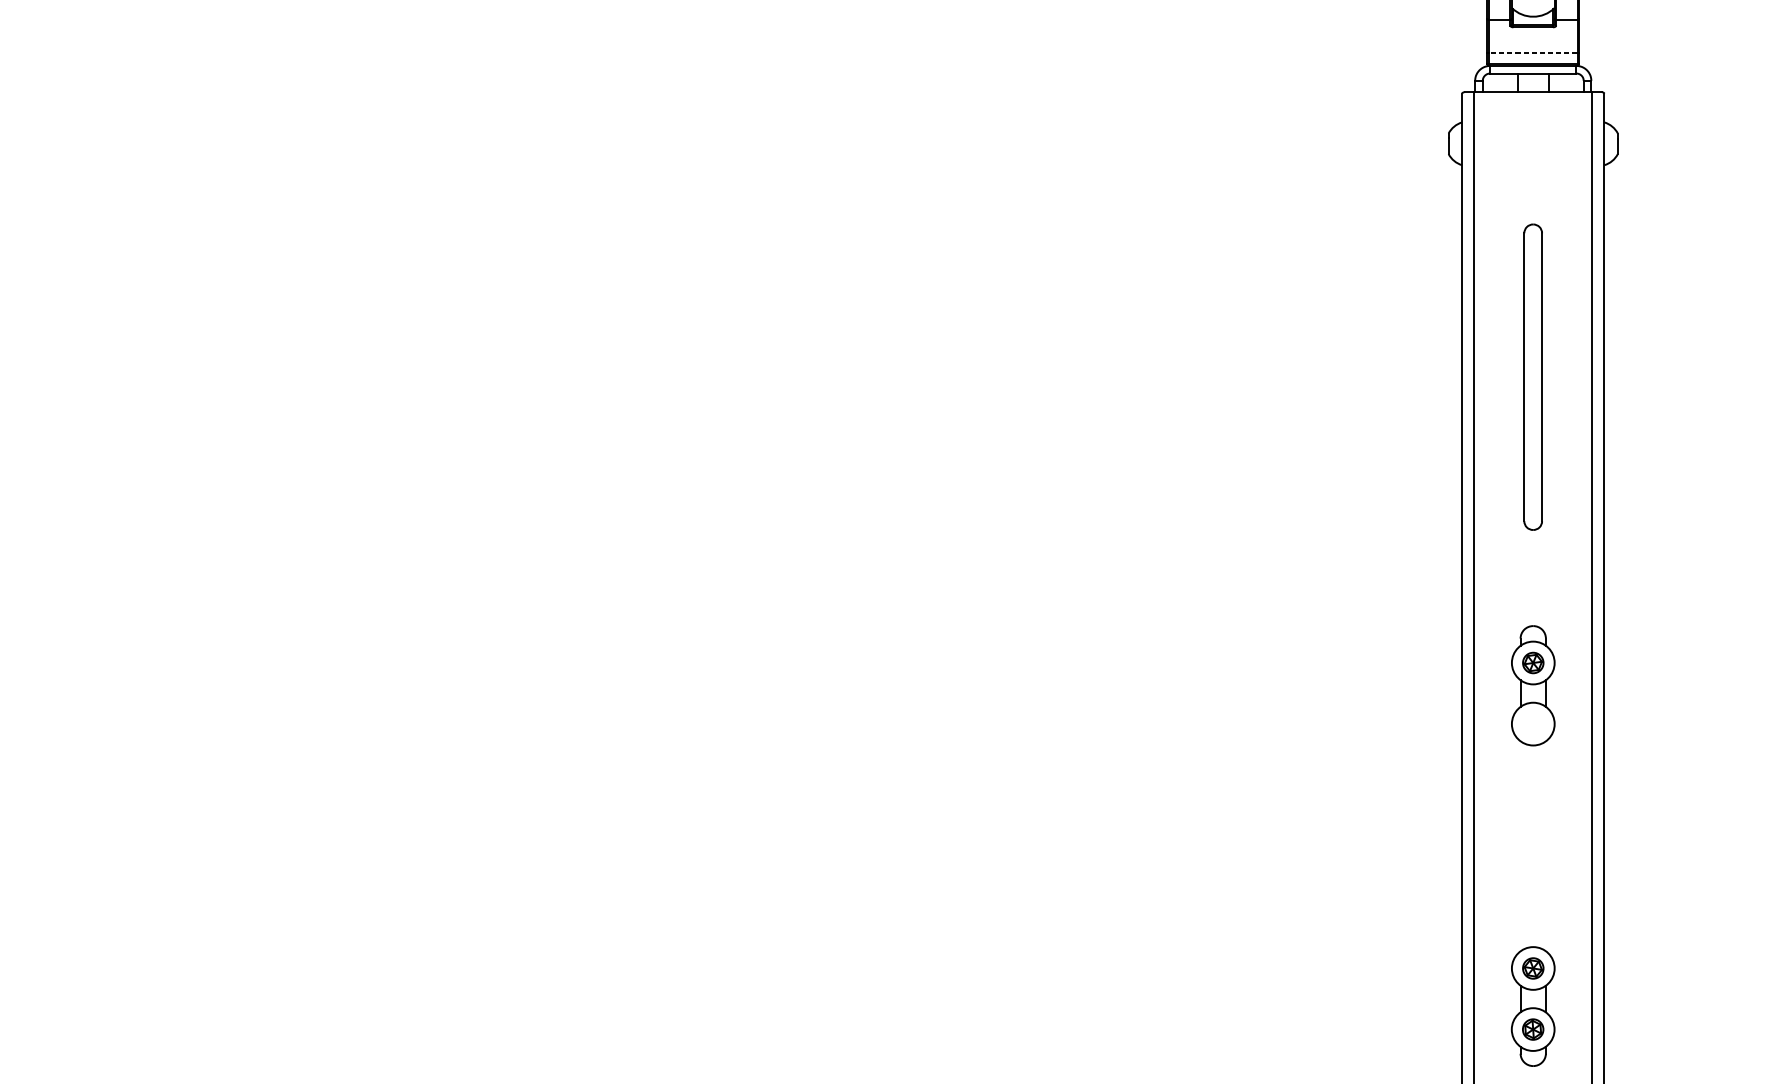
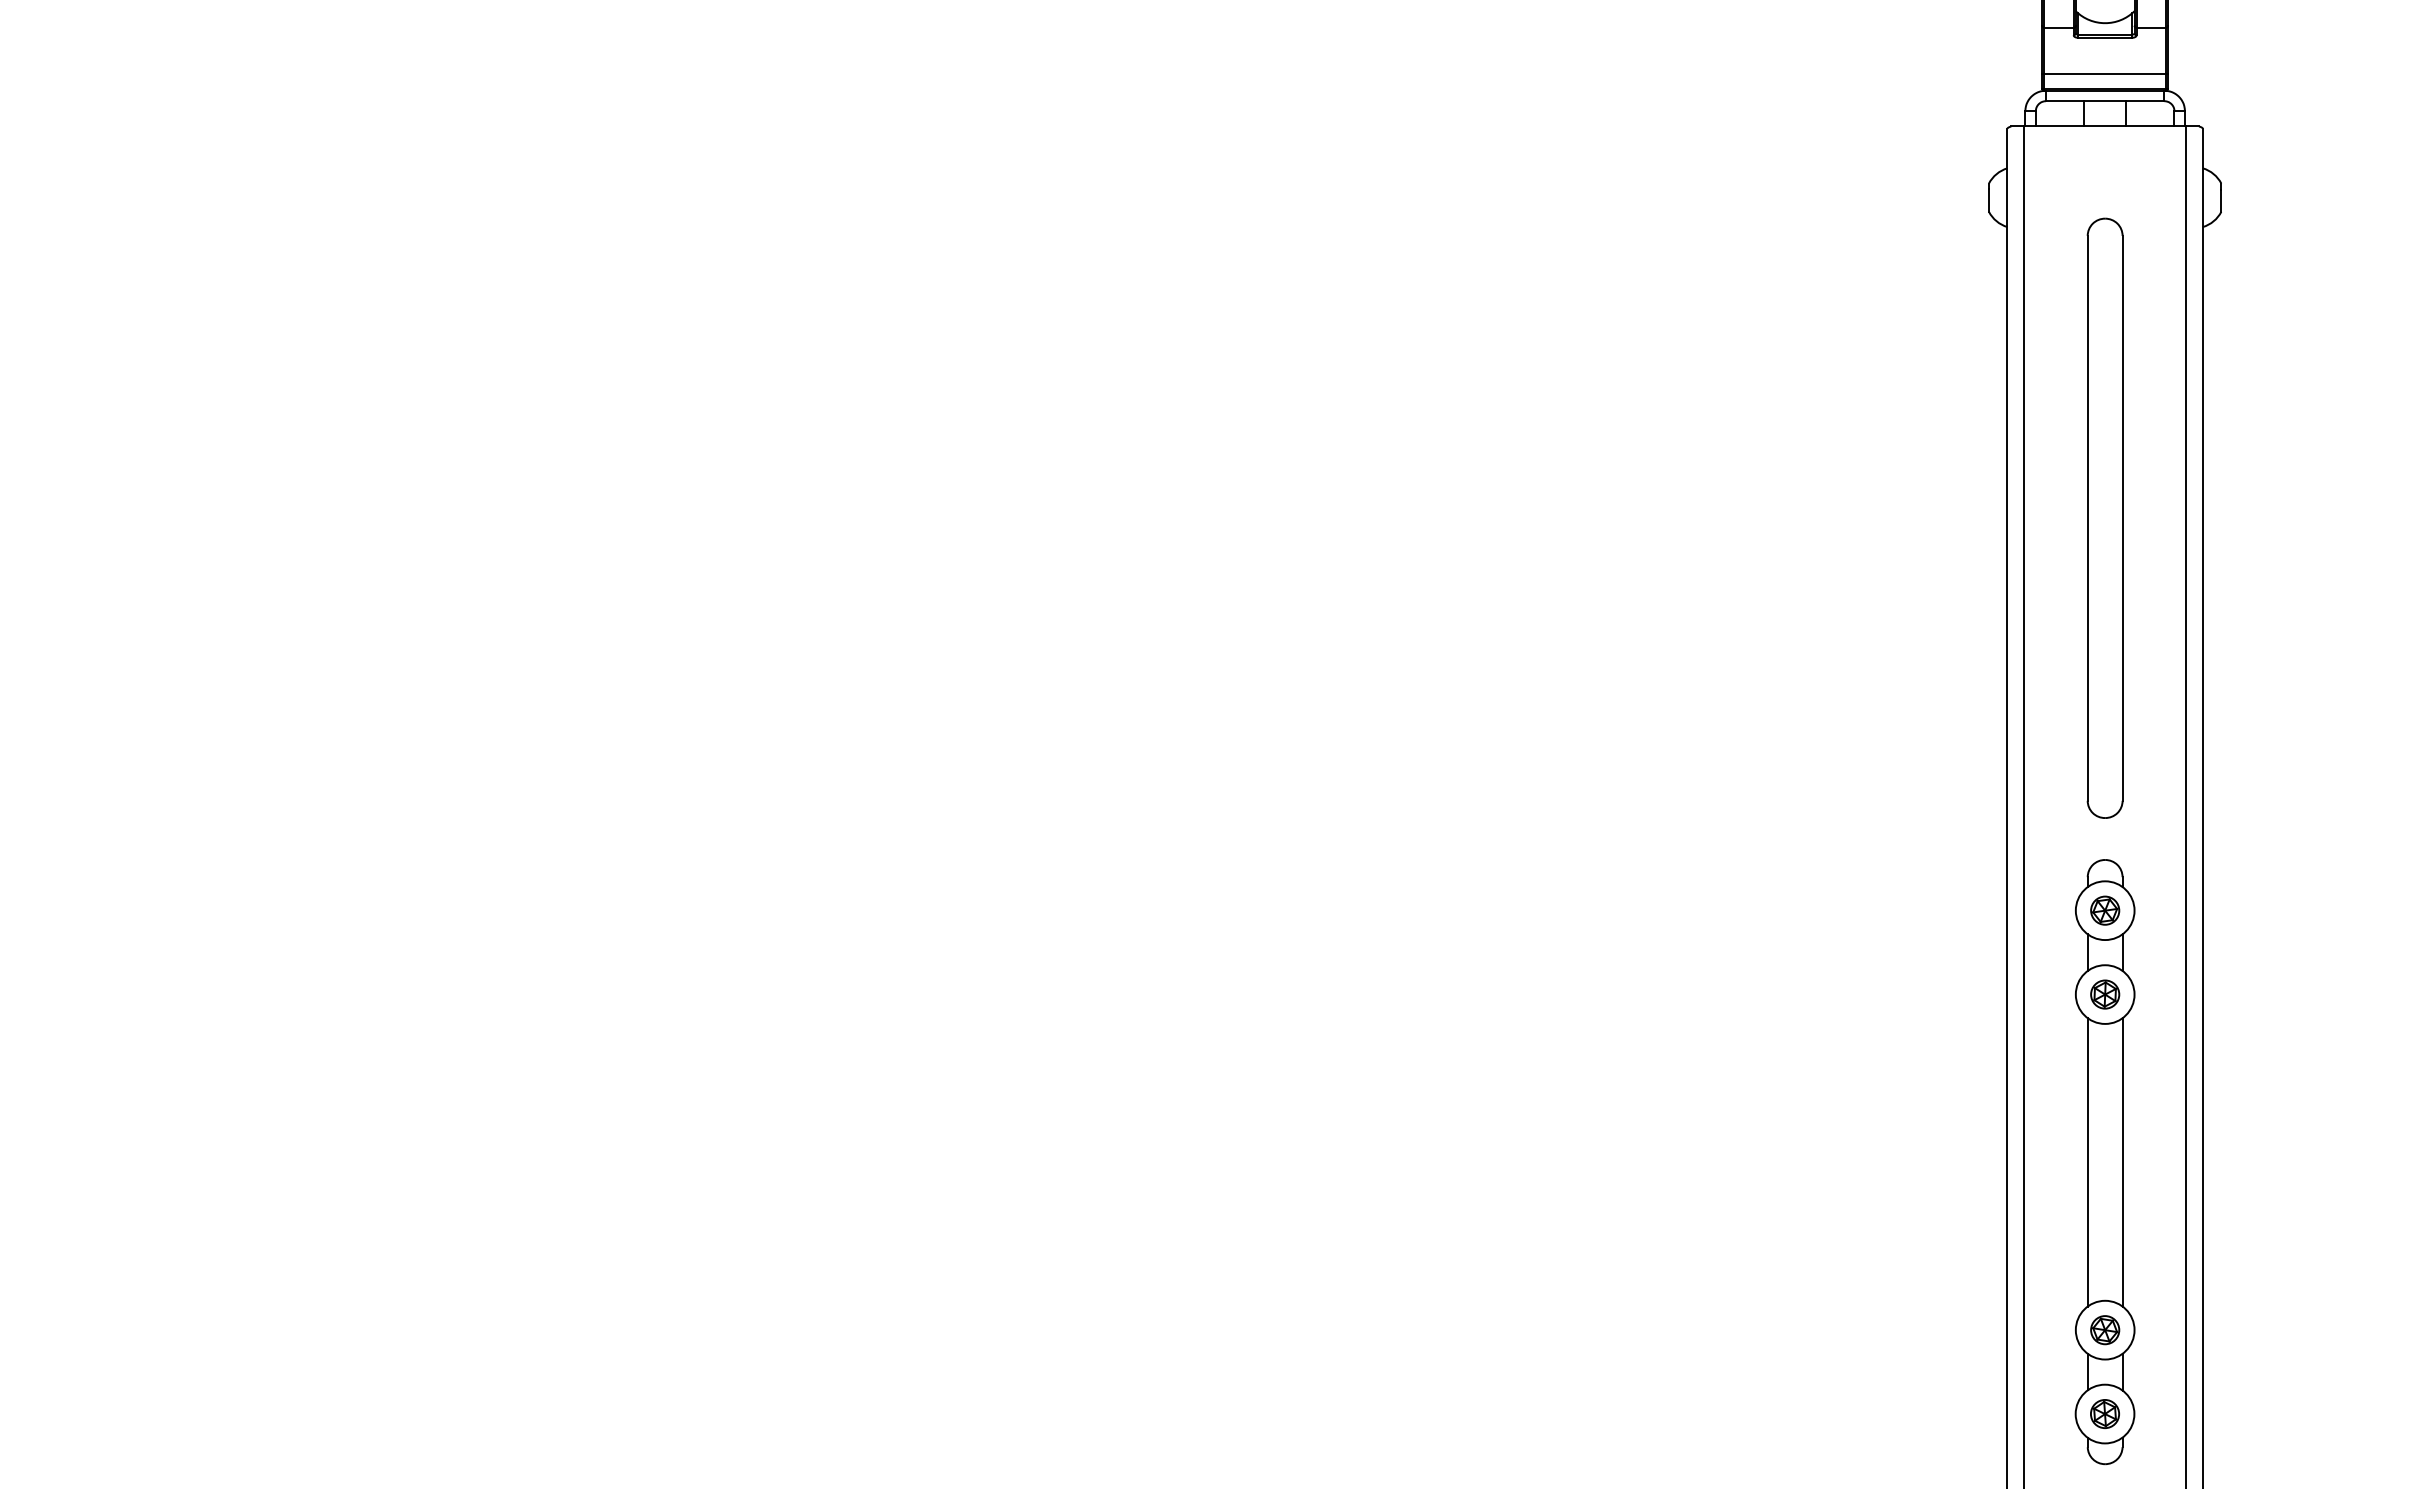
line: (1533, 53) -> (2105, 73), dashed -> solid
part: (1532, 376) -> (2104, 517), size x1.43
part: (1533, 724) -> (2105, 994), added
line: (1520, 846) -> (2087, 1162), added
line: (1545, 846) -> (2122, 1162), added

